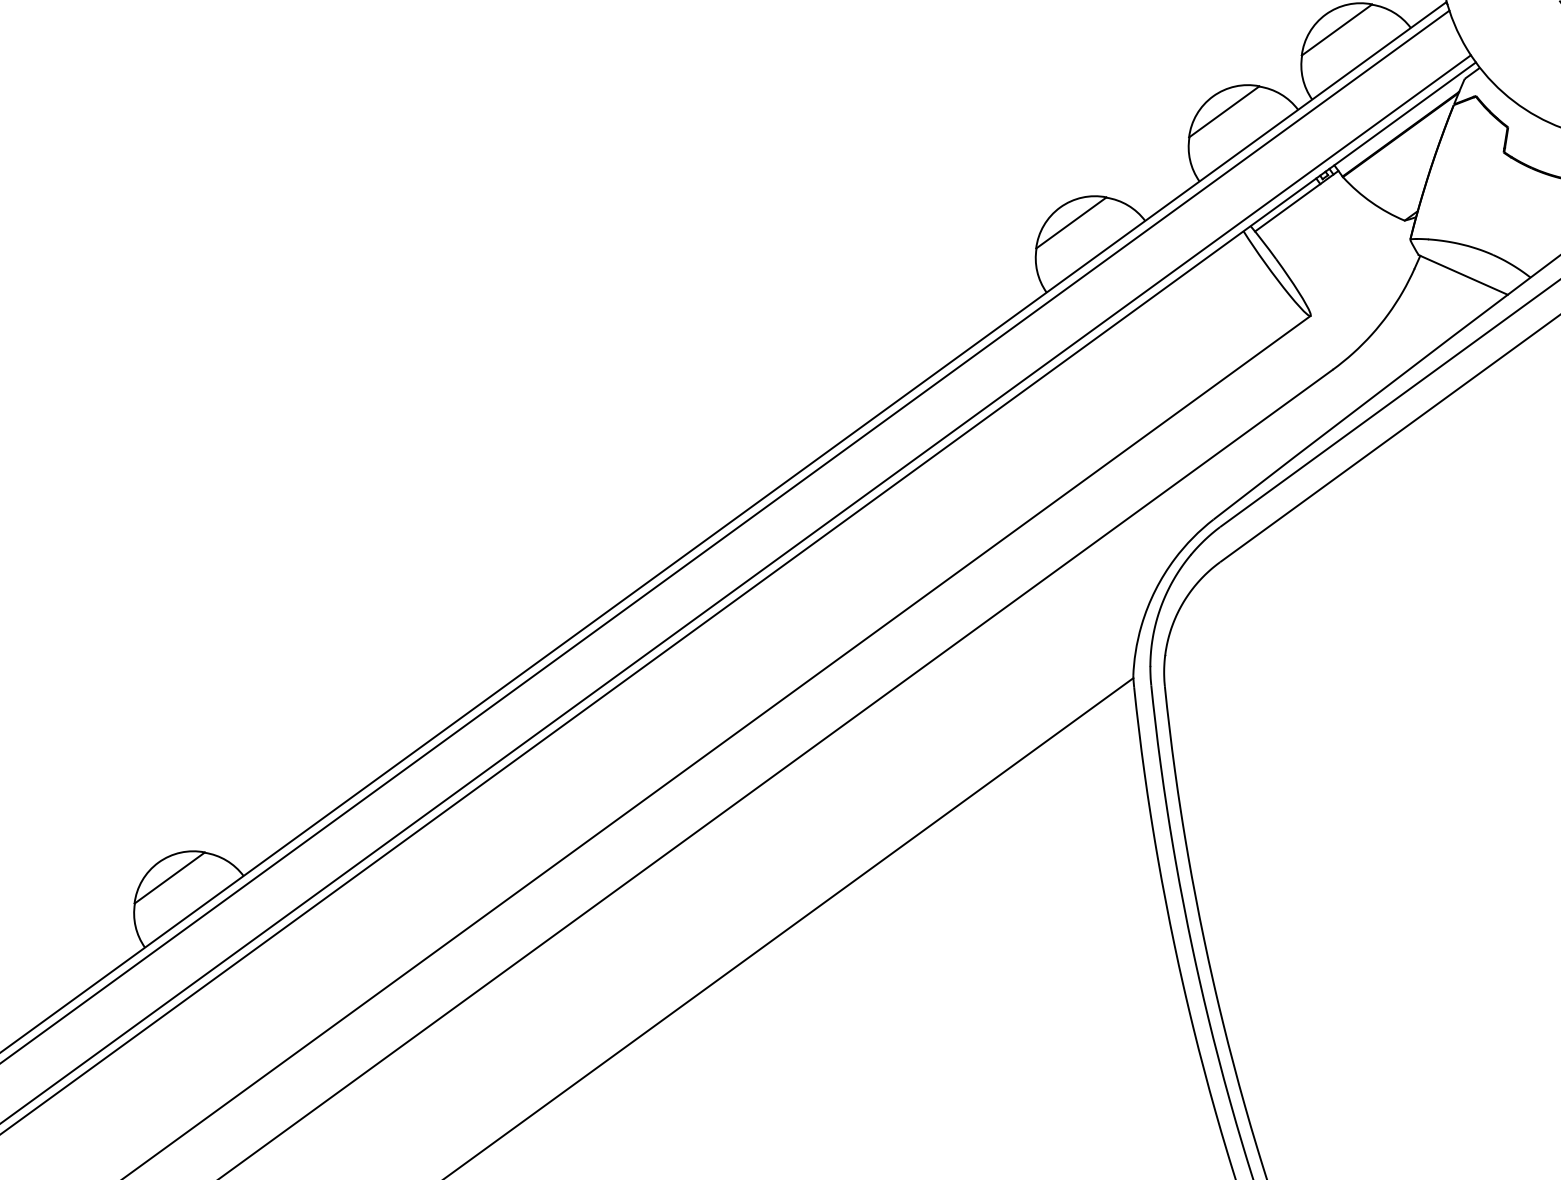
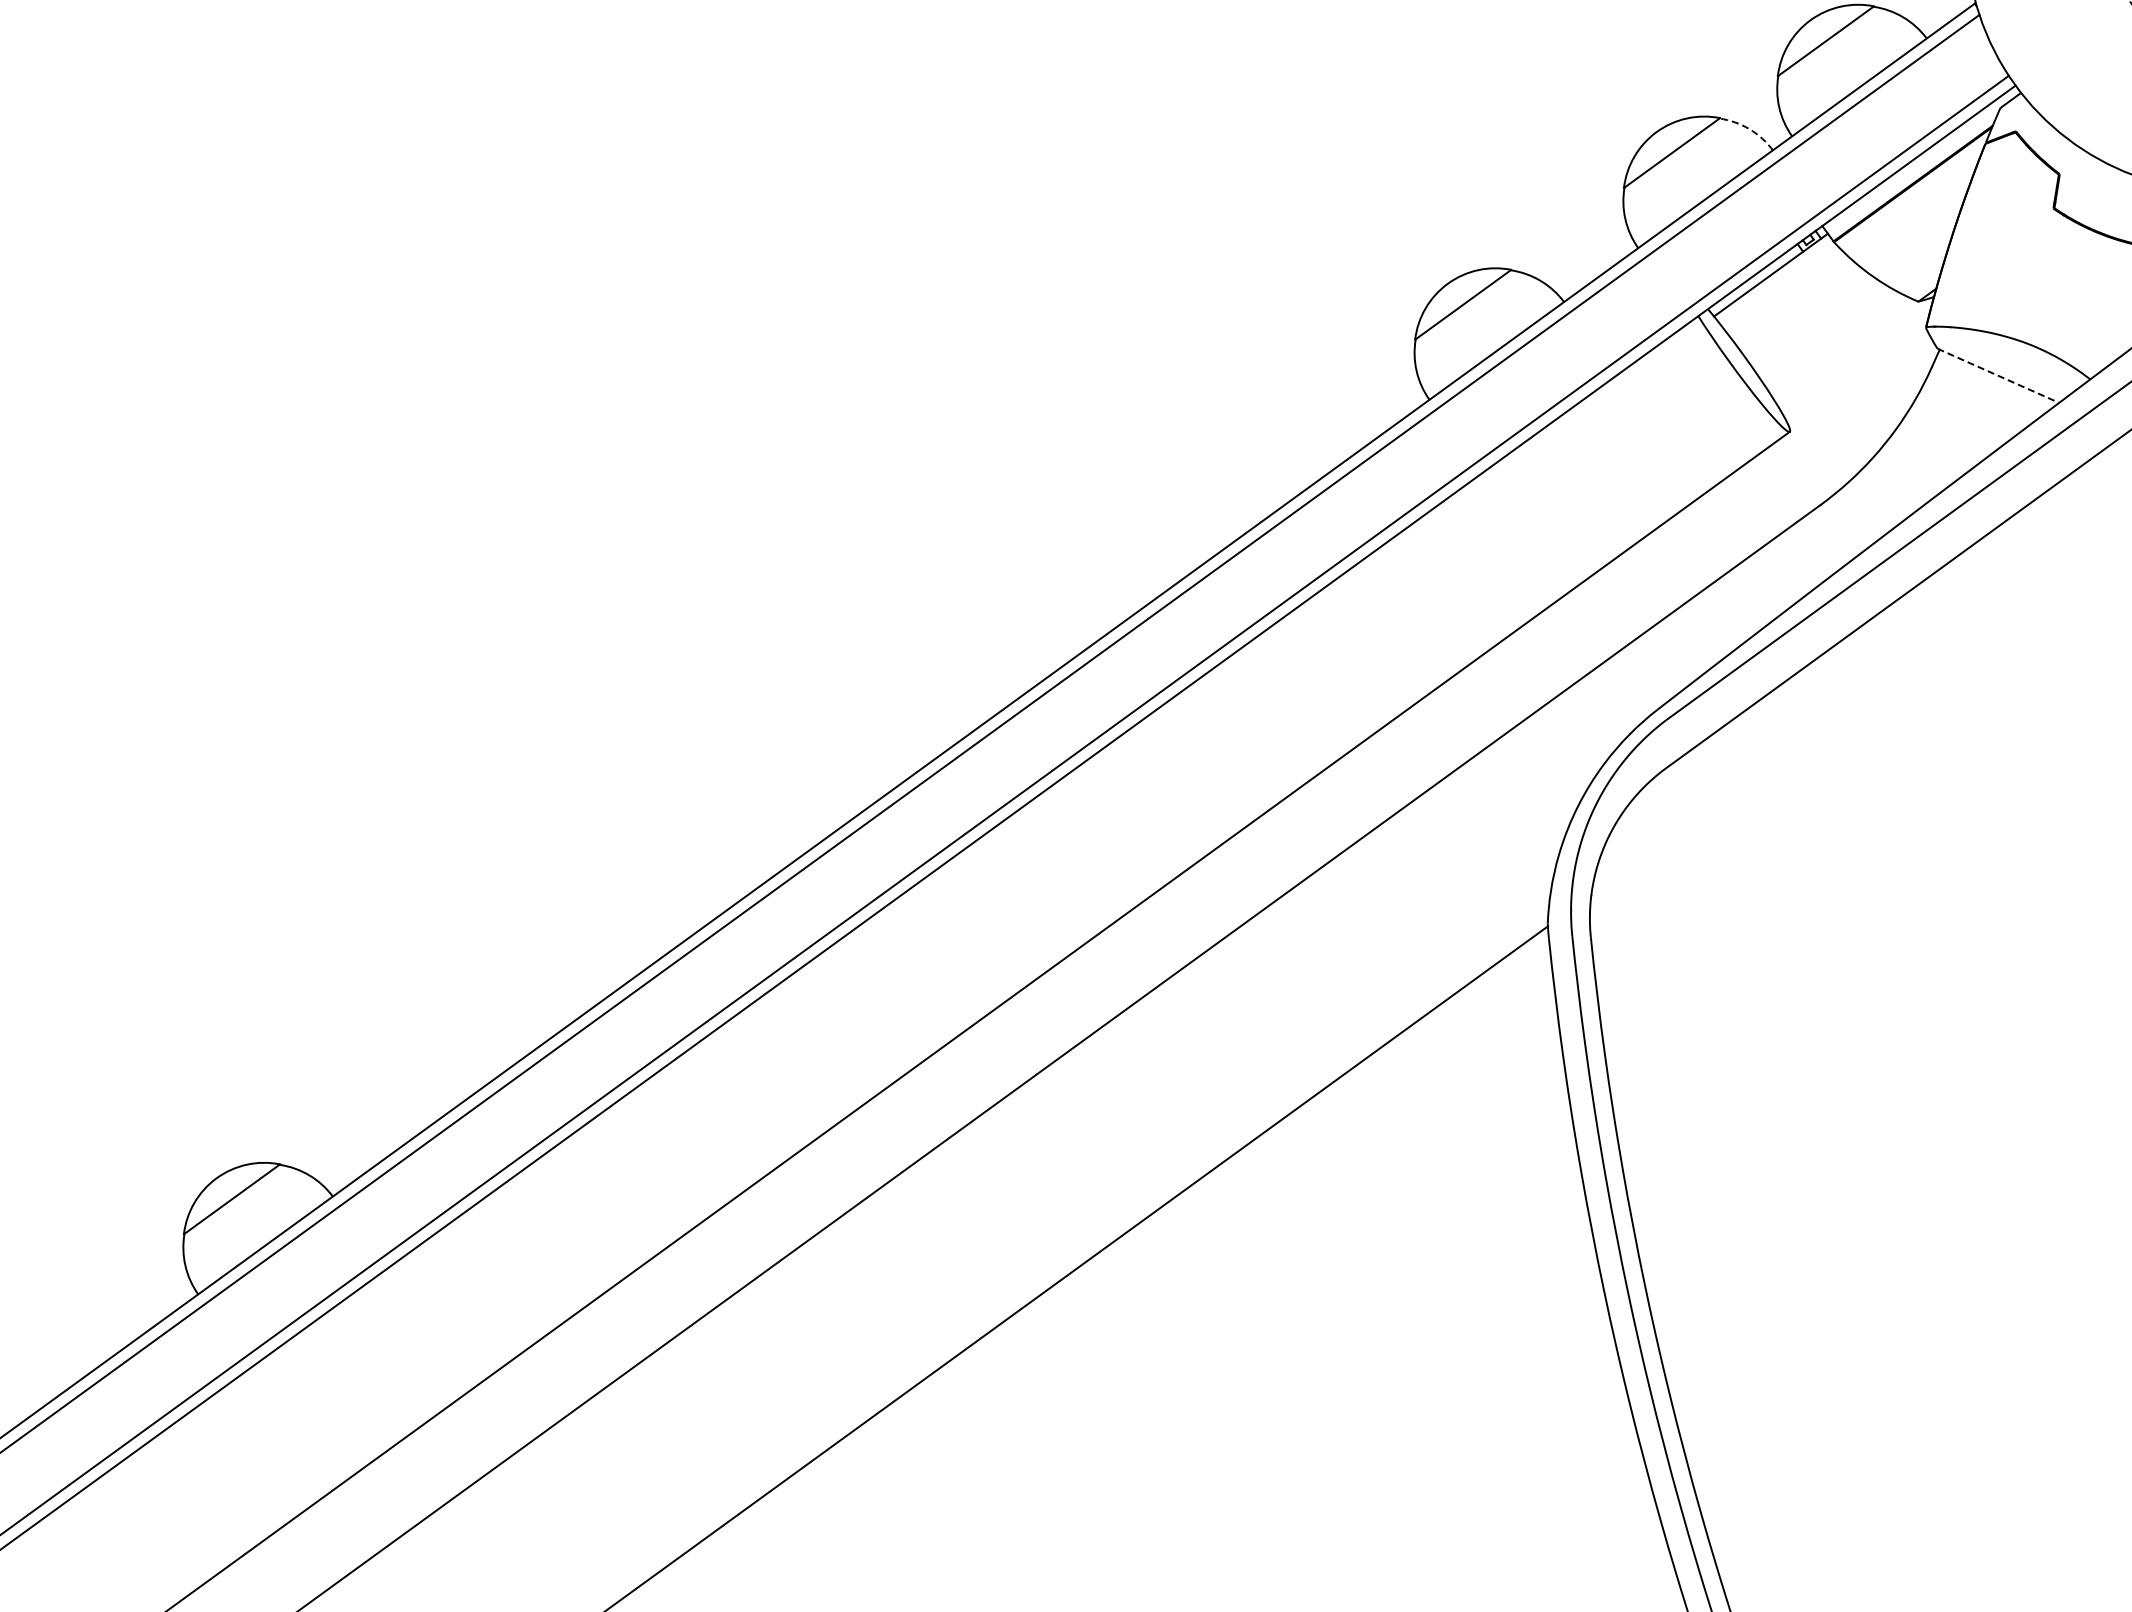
arc: (1281, 94) -> (1749, 129), solid -> dashed
line: (1463, 274) -> (1998, 375), solid -> dashed

